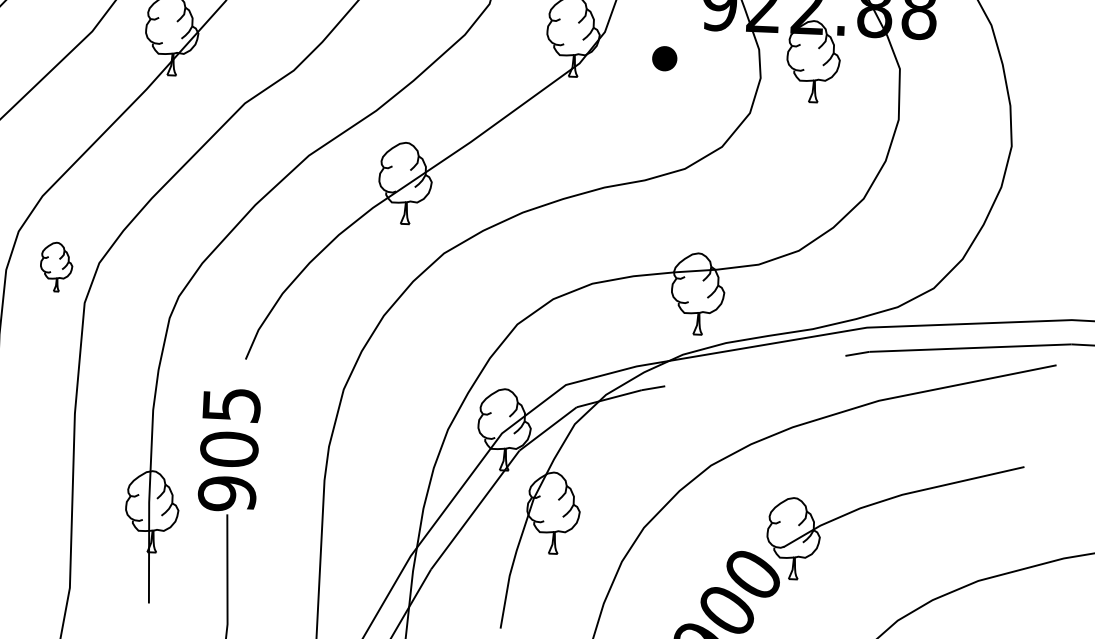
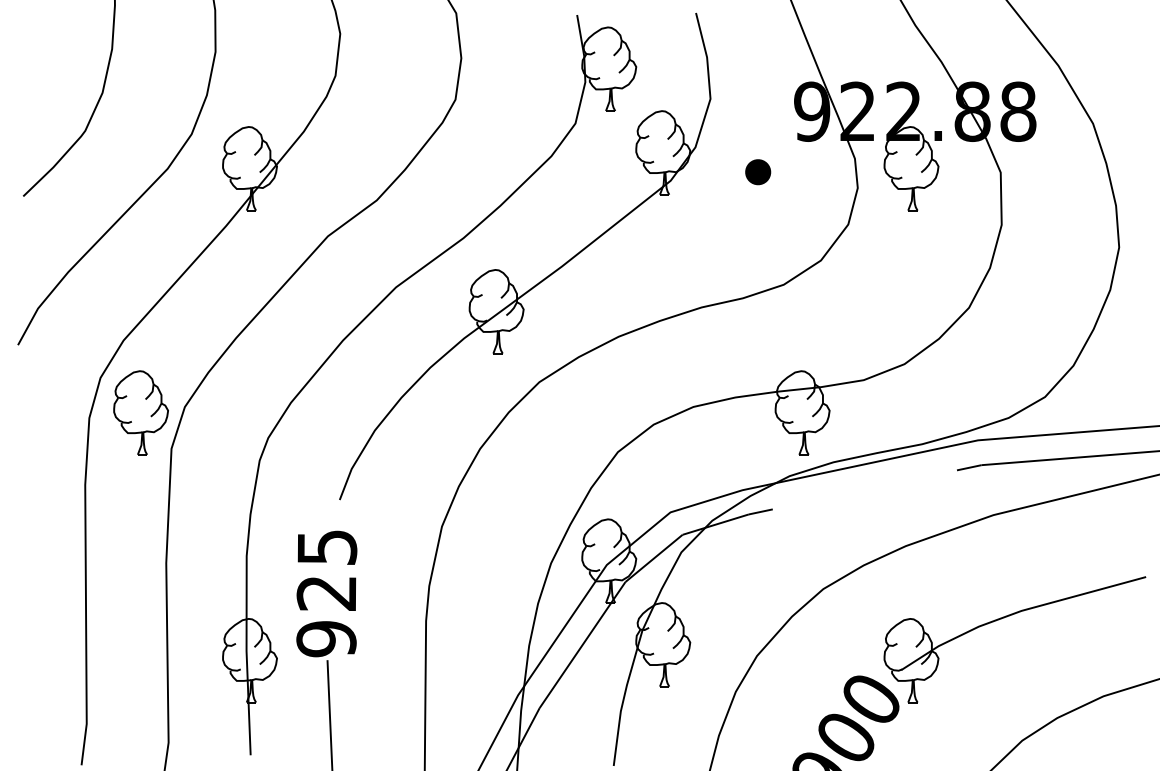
part: (56, 266) -> (140, 412), size x1.67
text: (229, 449) -> (326, 593), 905 -> 925

